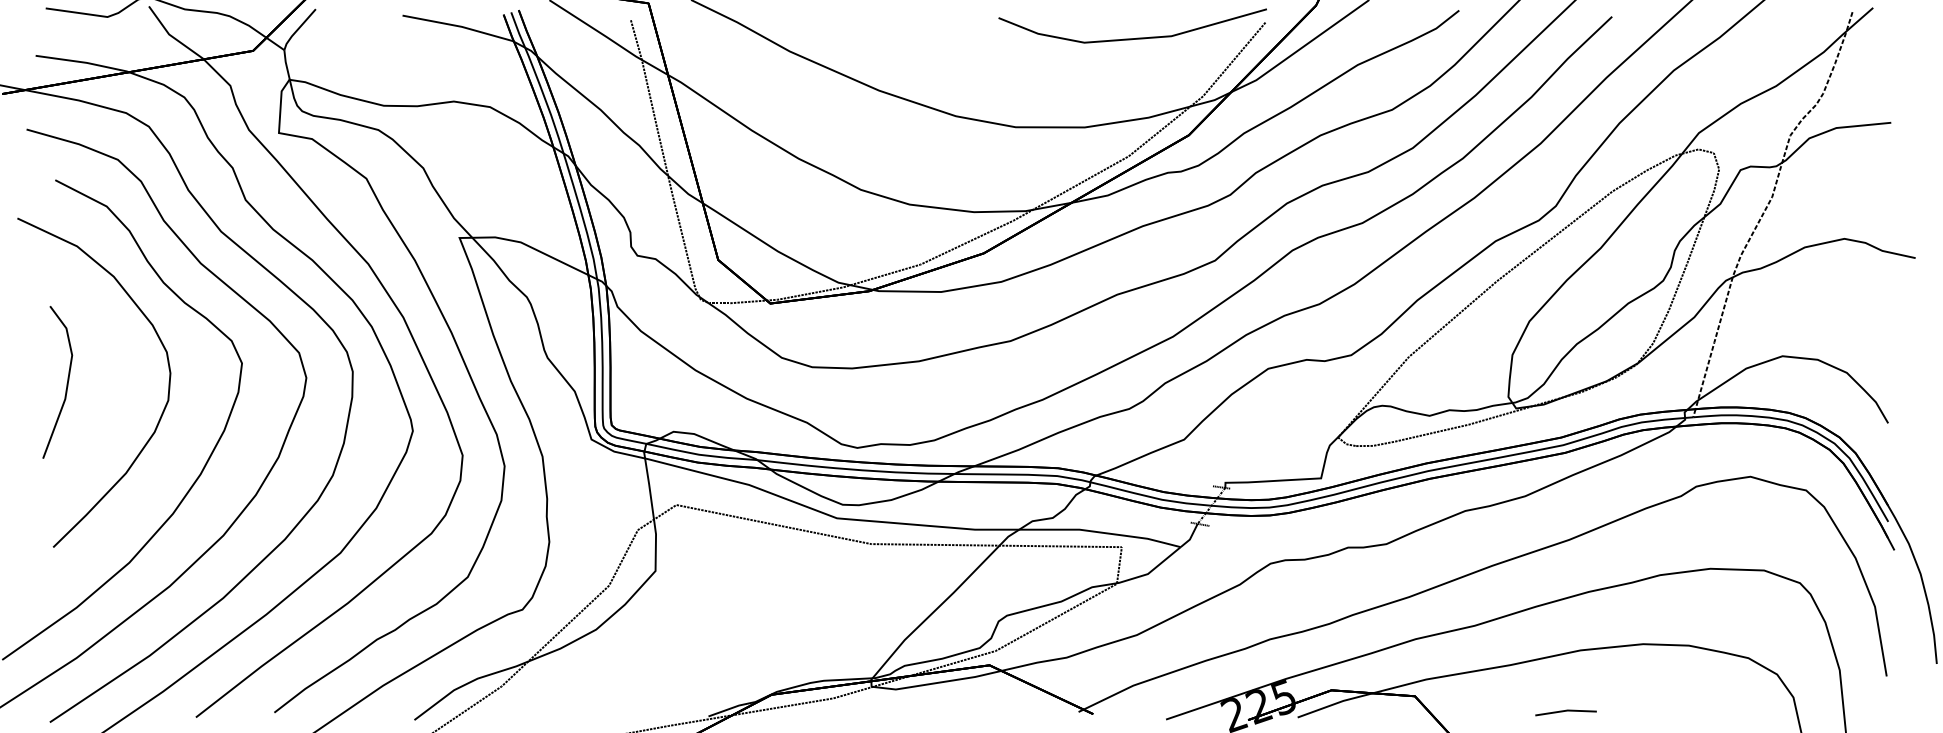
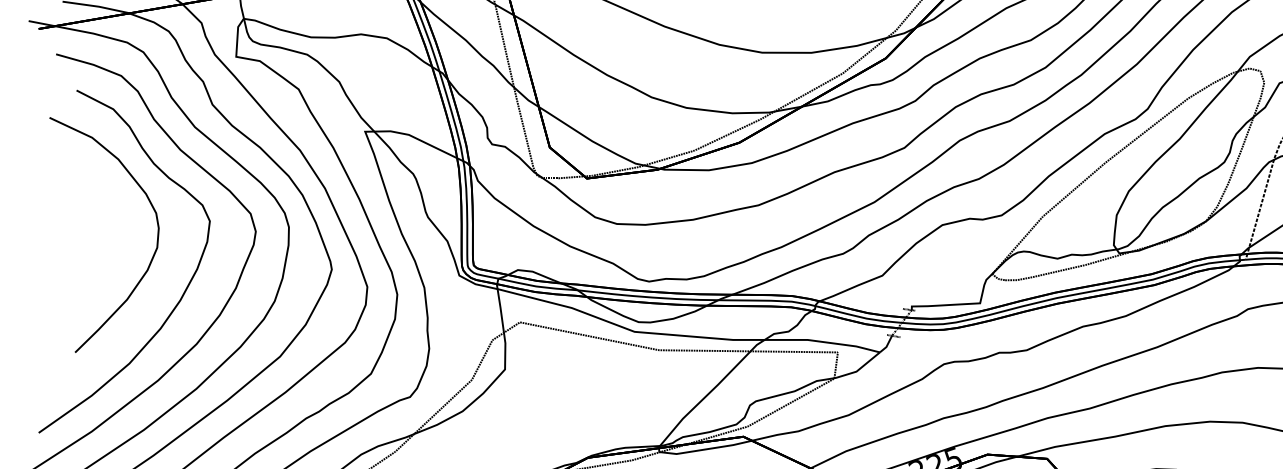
part: (66, 383) -> (84, 235), removed

